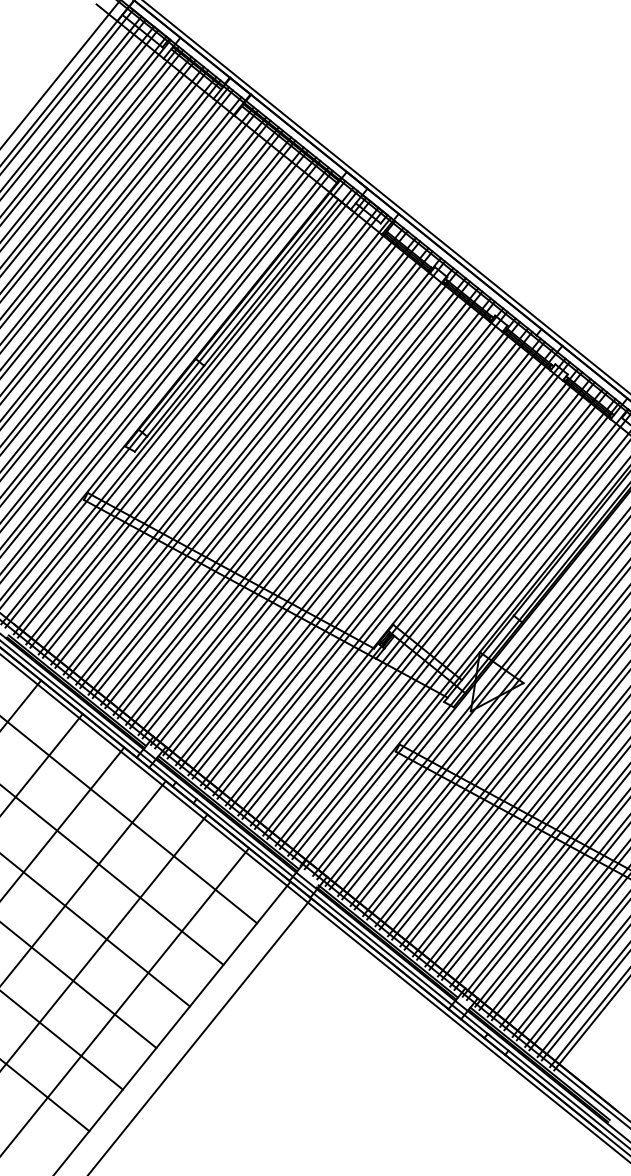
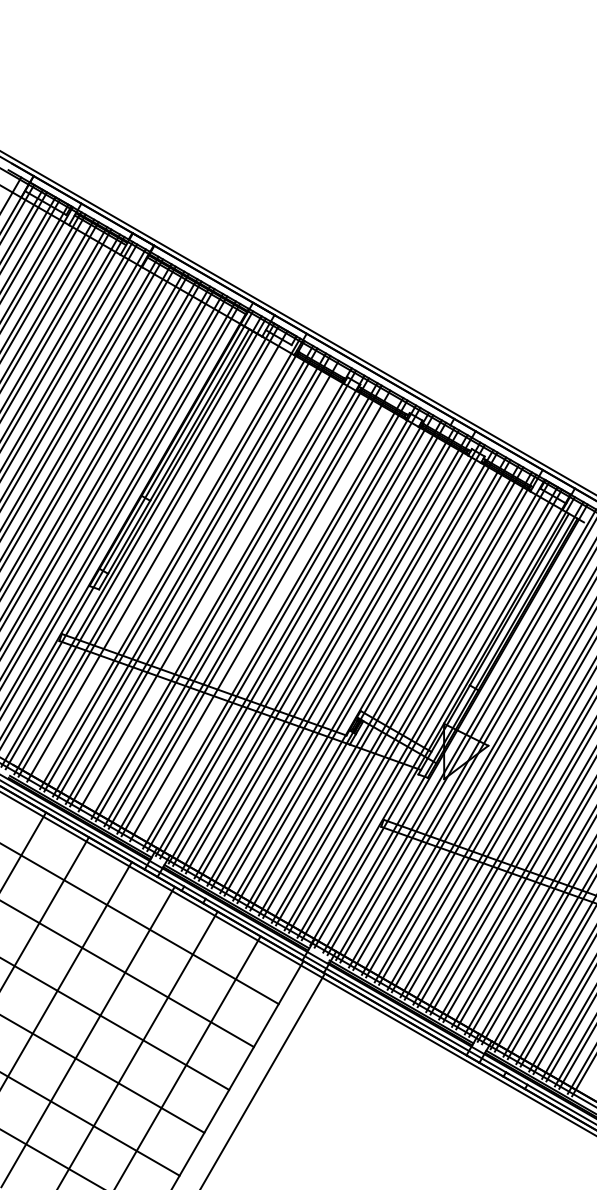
line: (206, 429) -> (161, 558), removed
line: (256, 469) -> (213, 588), removed
line: (306, 510) -> (264, 618), removed

